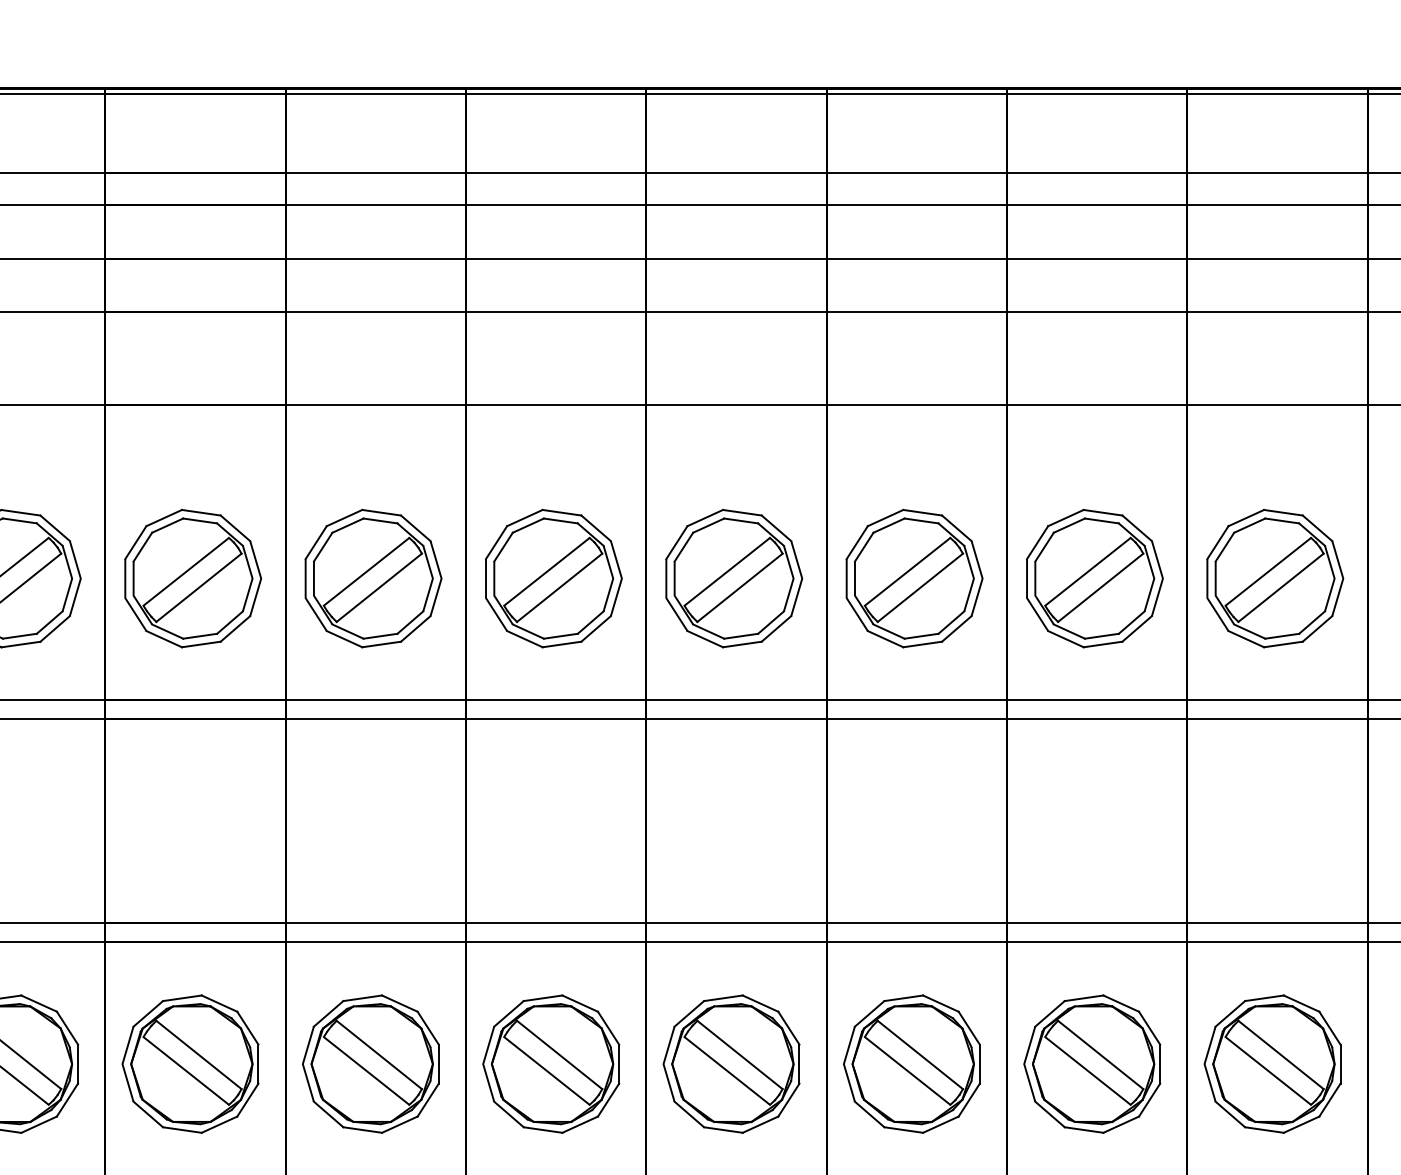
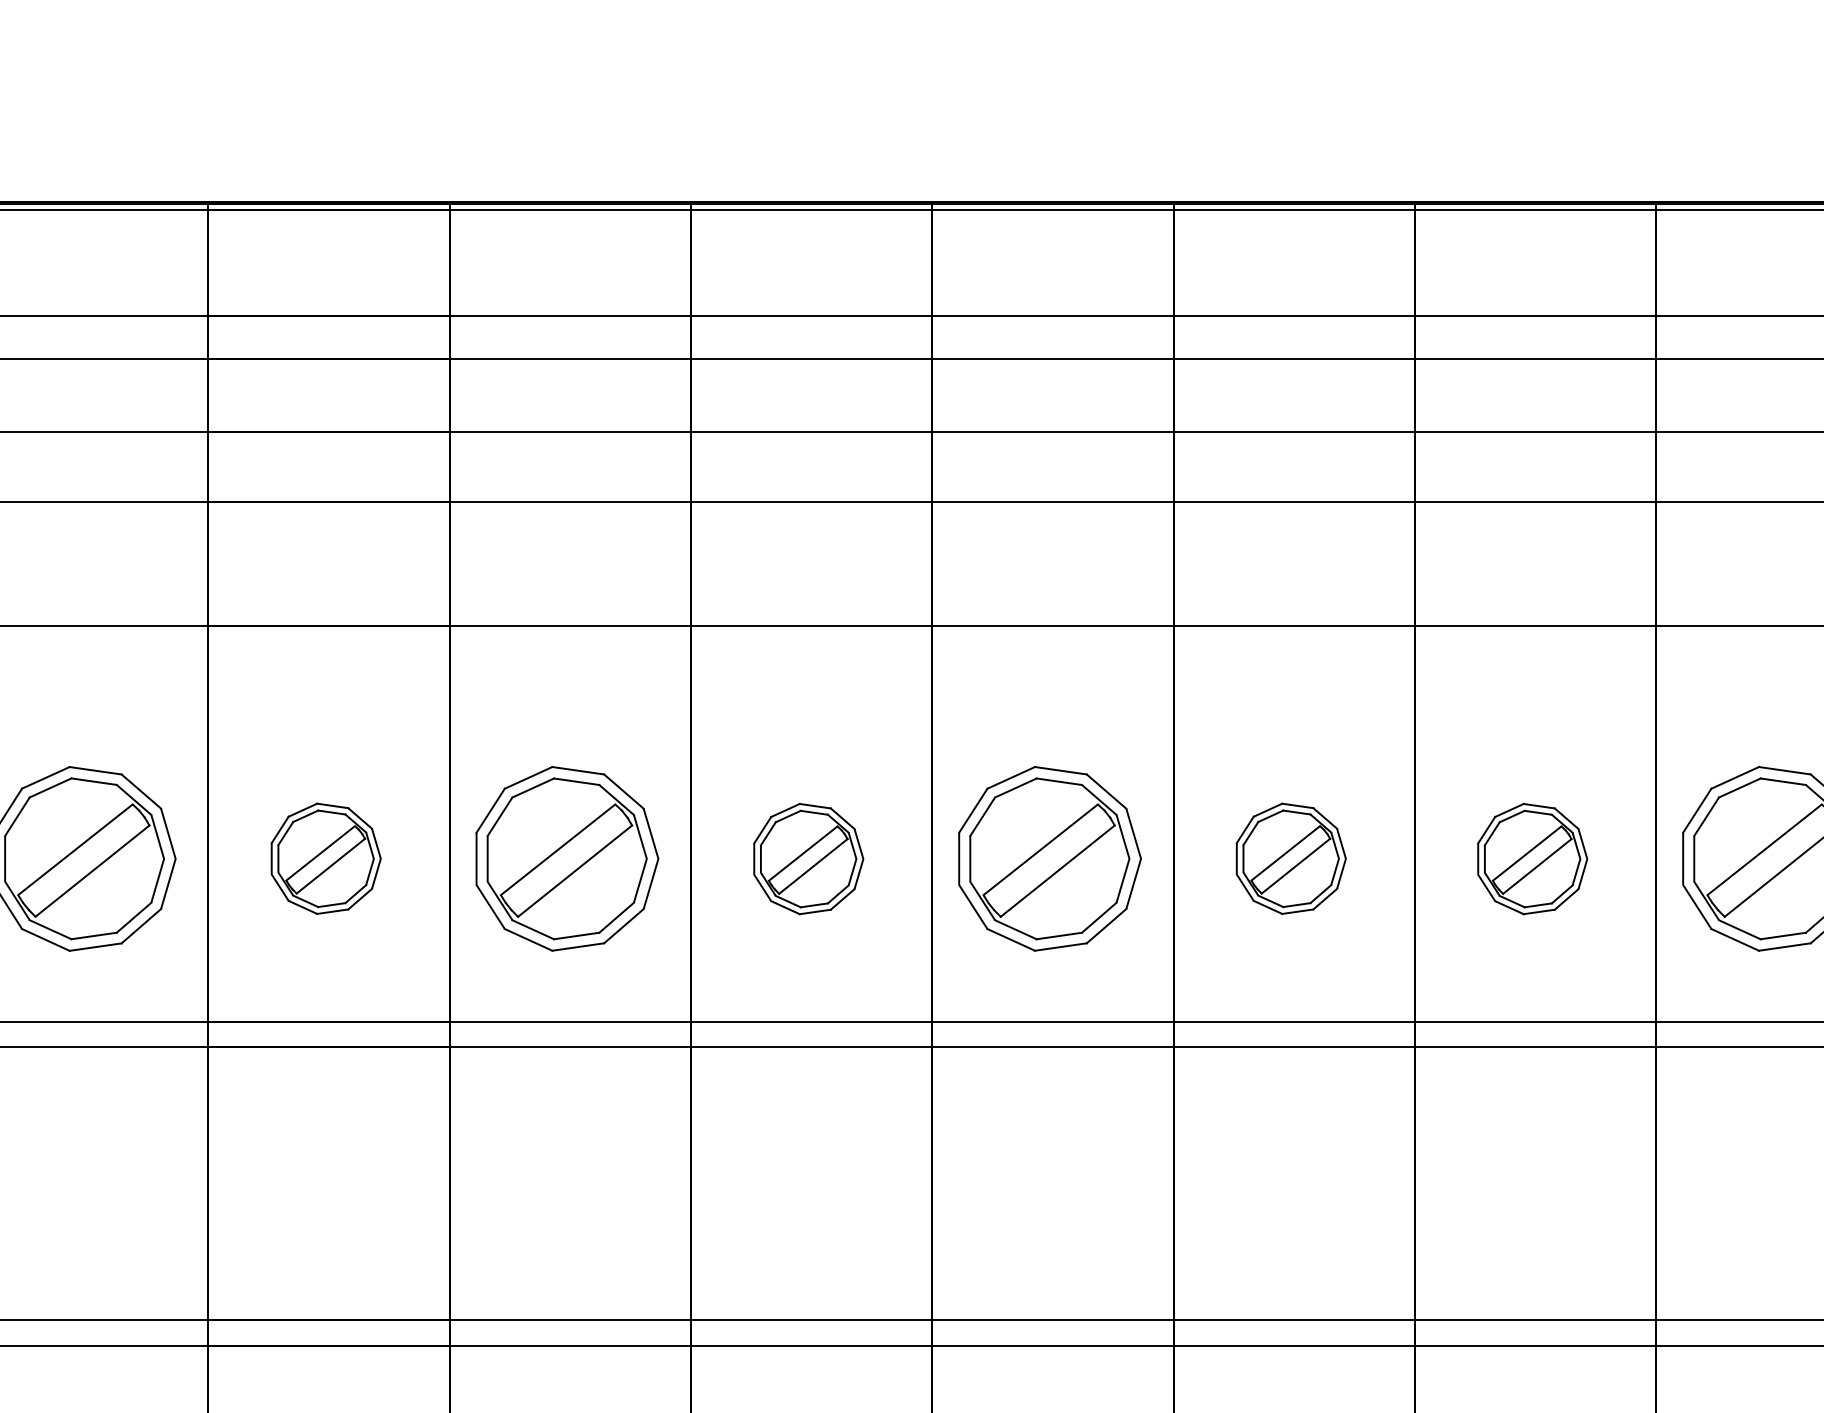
part: (193, 578) -> (326, 858), size x0.6
part: (553, 578) -> (808, 858), size x0.6
part: (914, 578) -> (1291, 858), size x0.6
part: (1094, 578) -> (1532, 858), size x0.6

